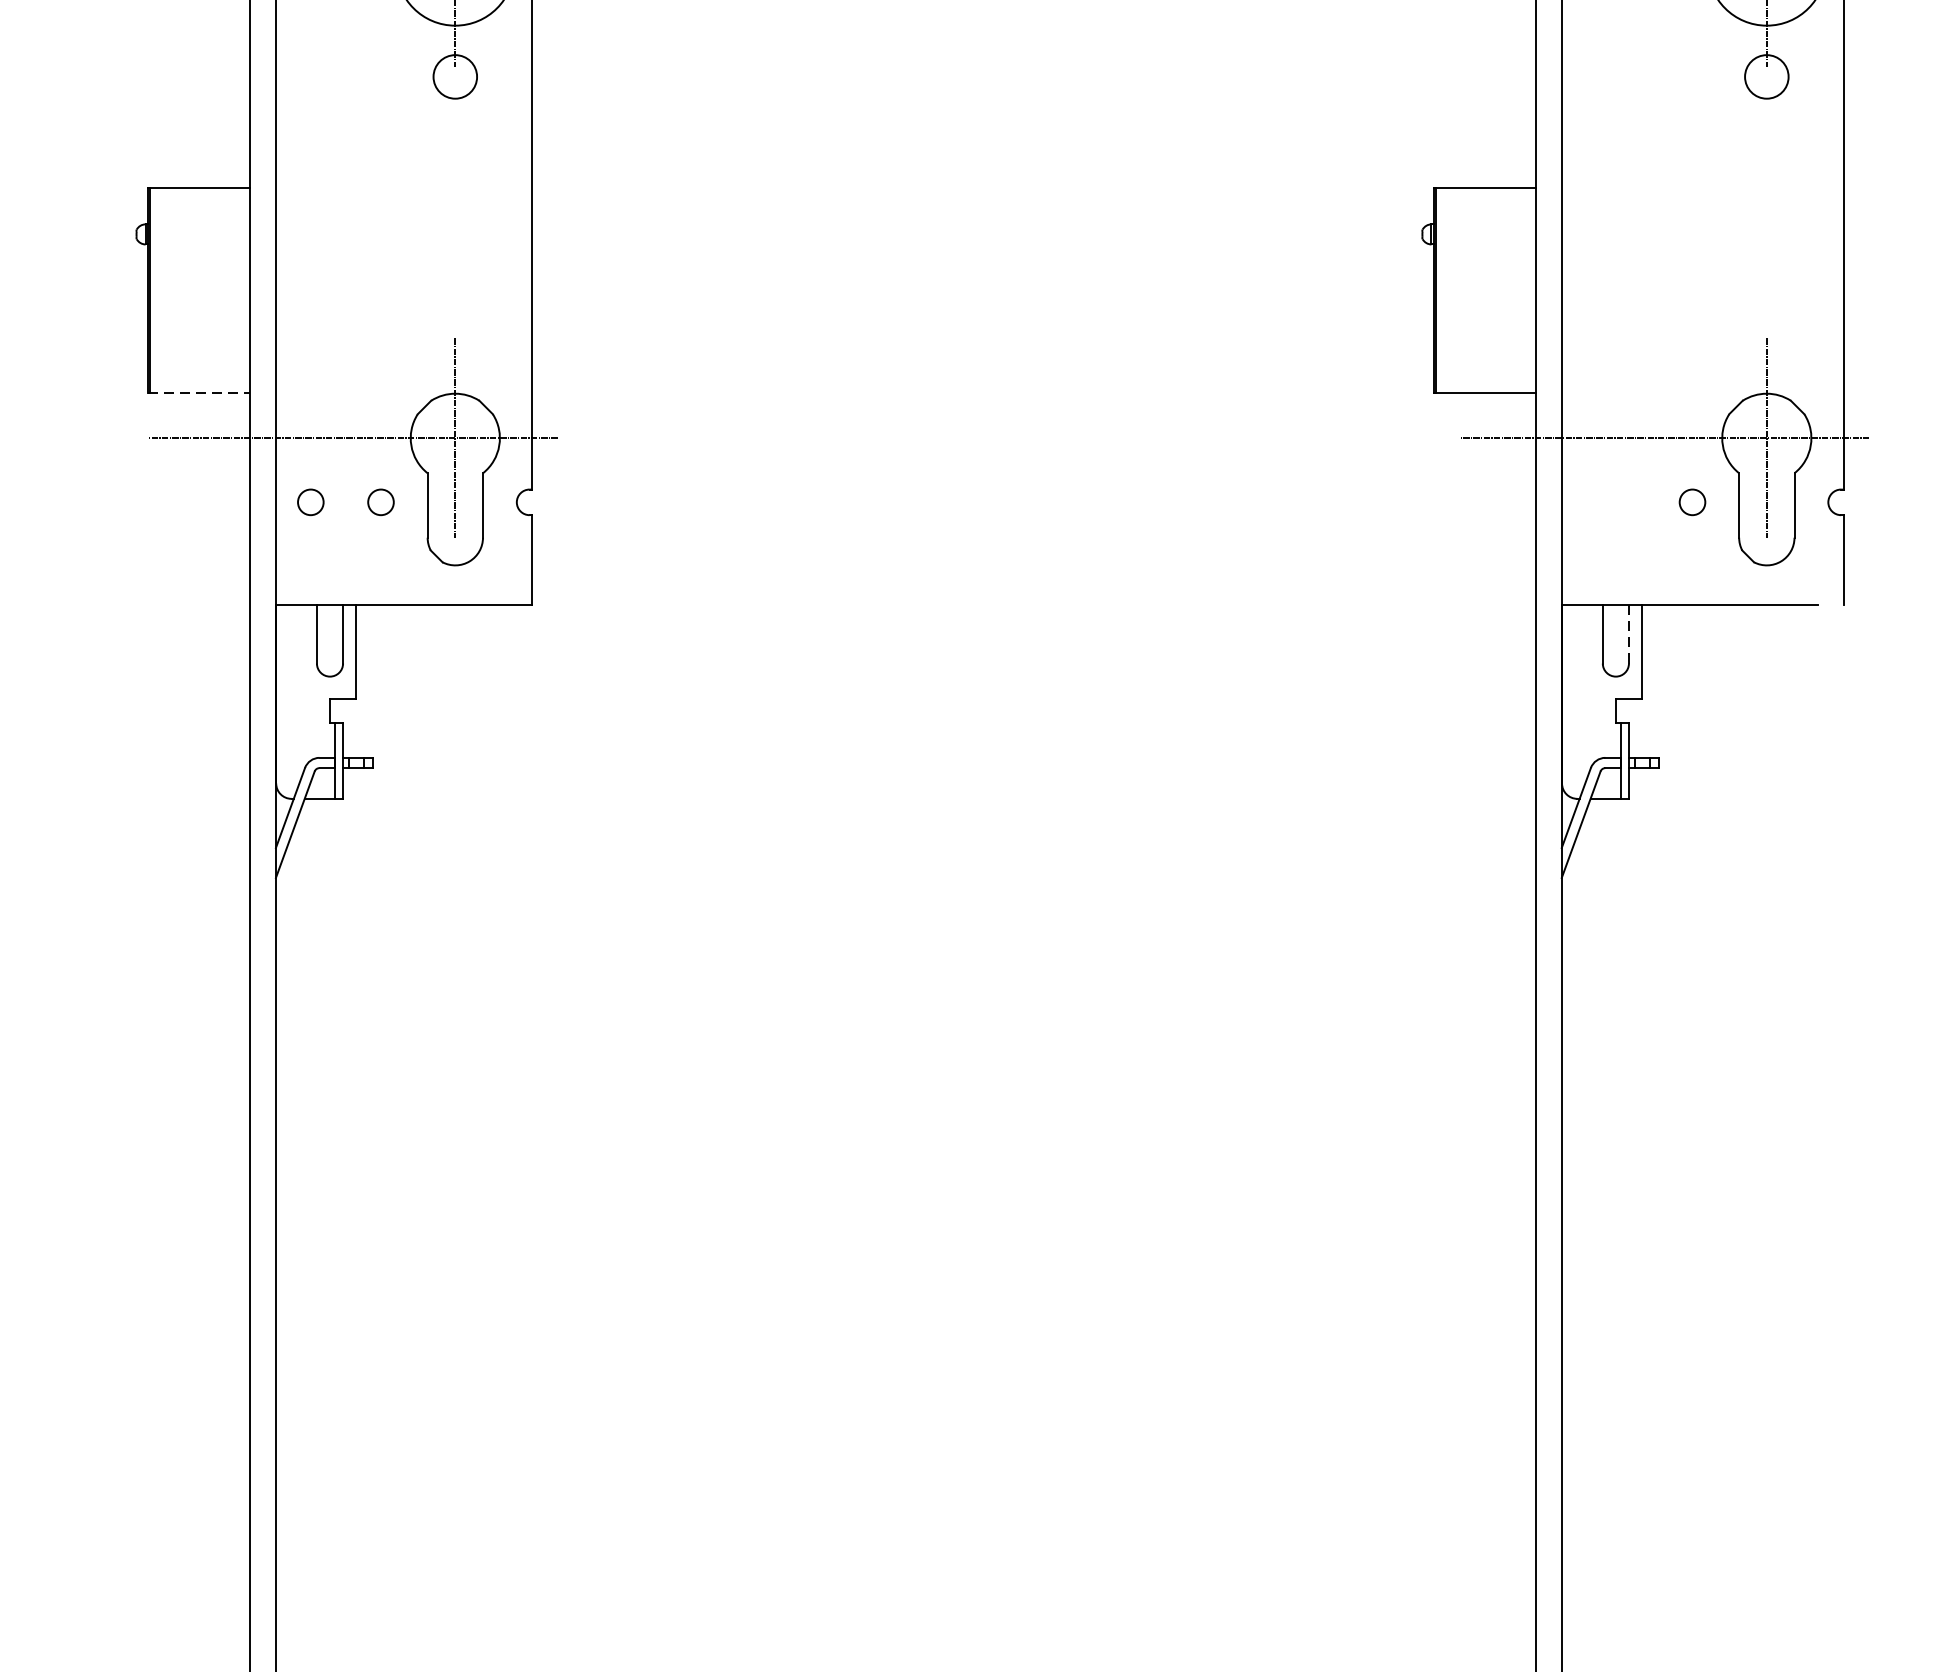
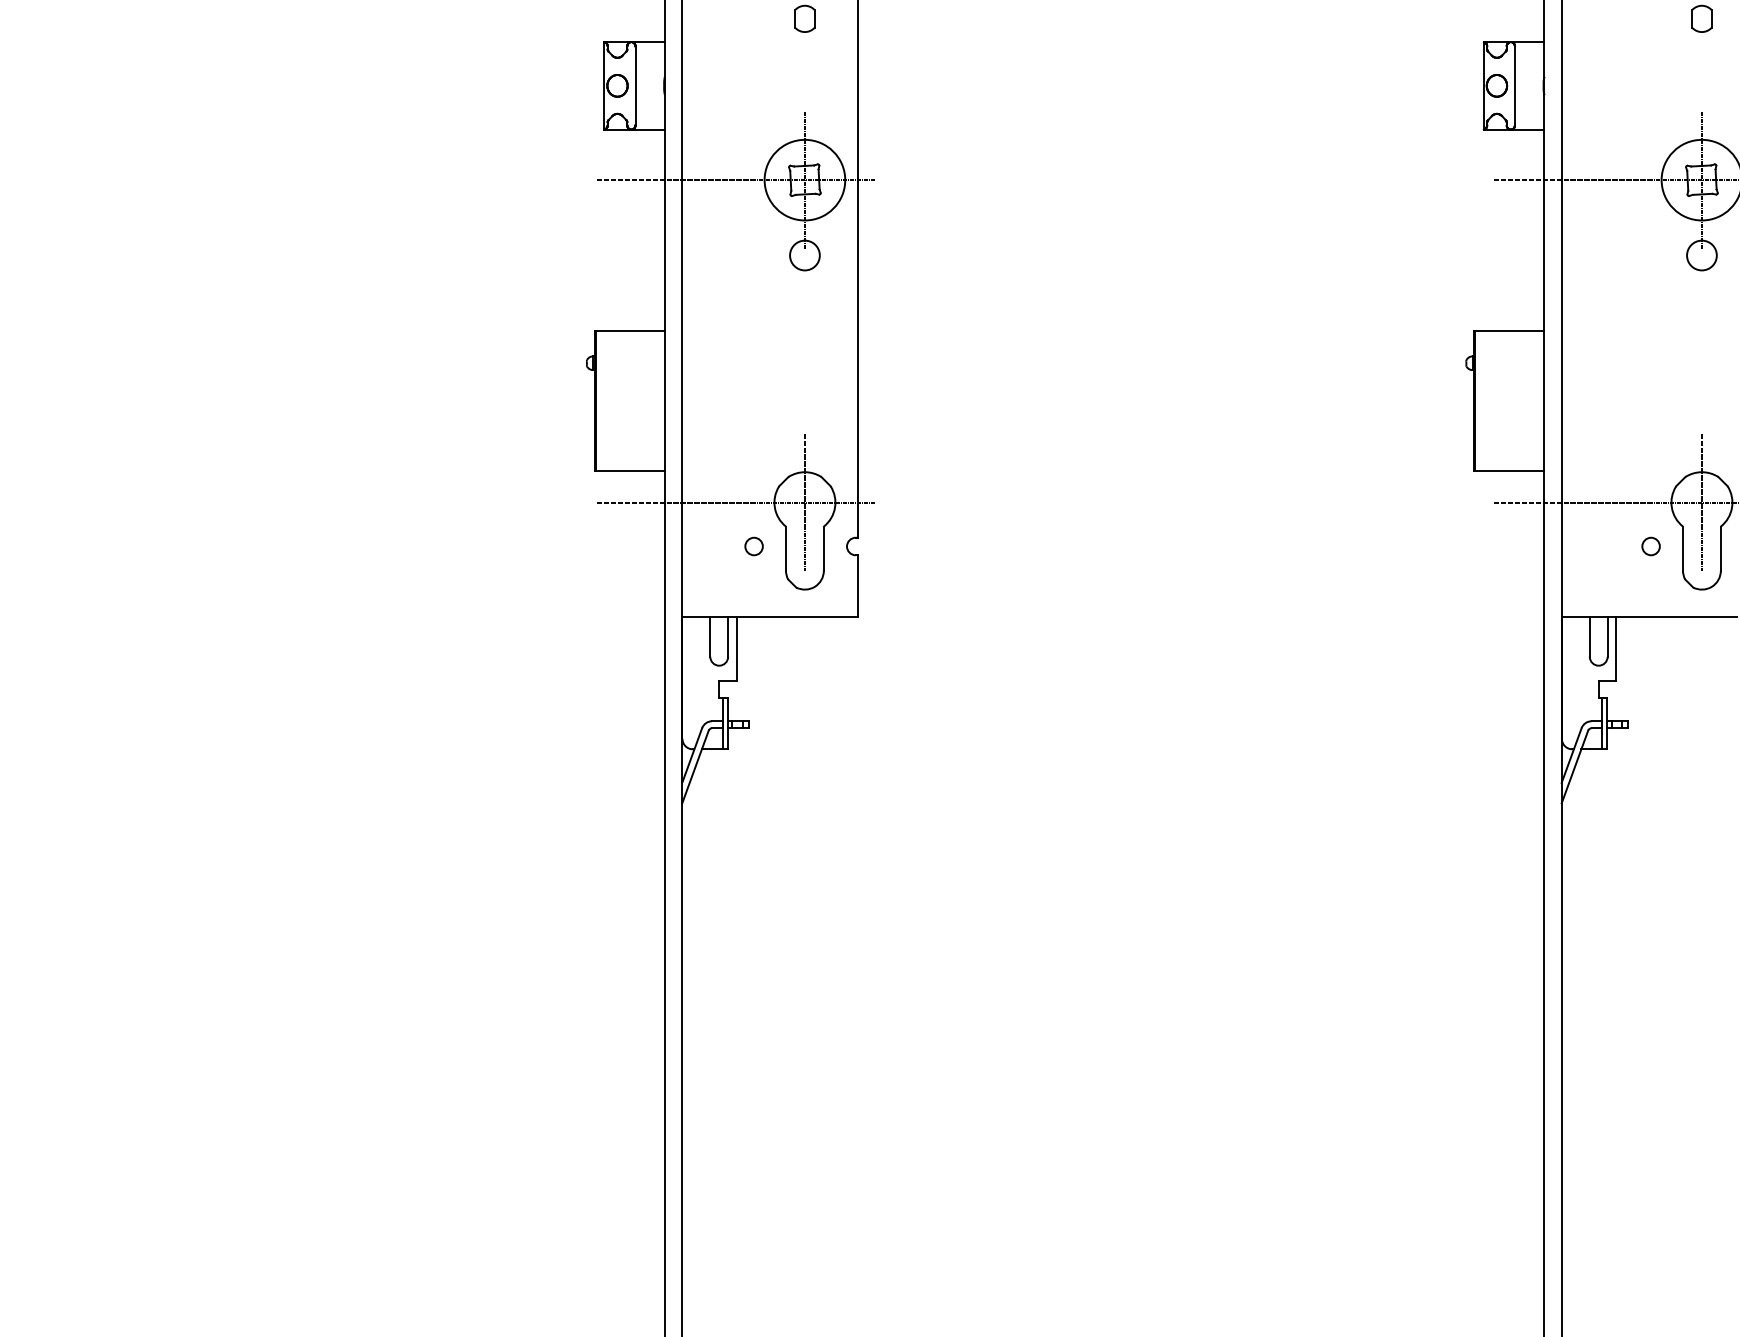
line: (200, 392) -> (630, 471), dashed -> solid
circle: (309, 502) -> (705, 546), removed
line: (1628, 633) -> (1607, 636), dashed -> solid

